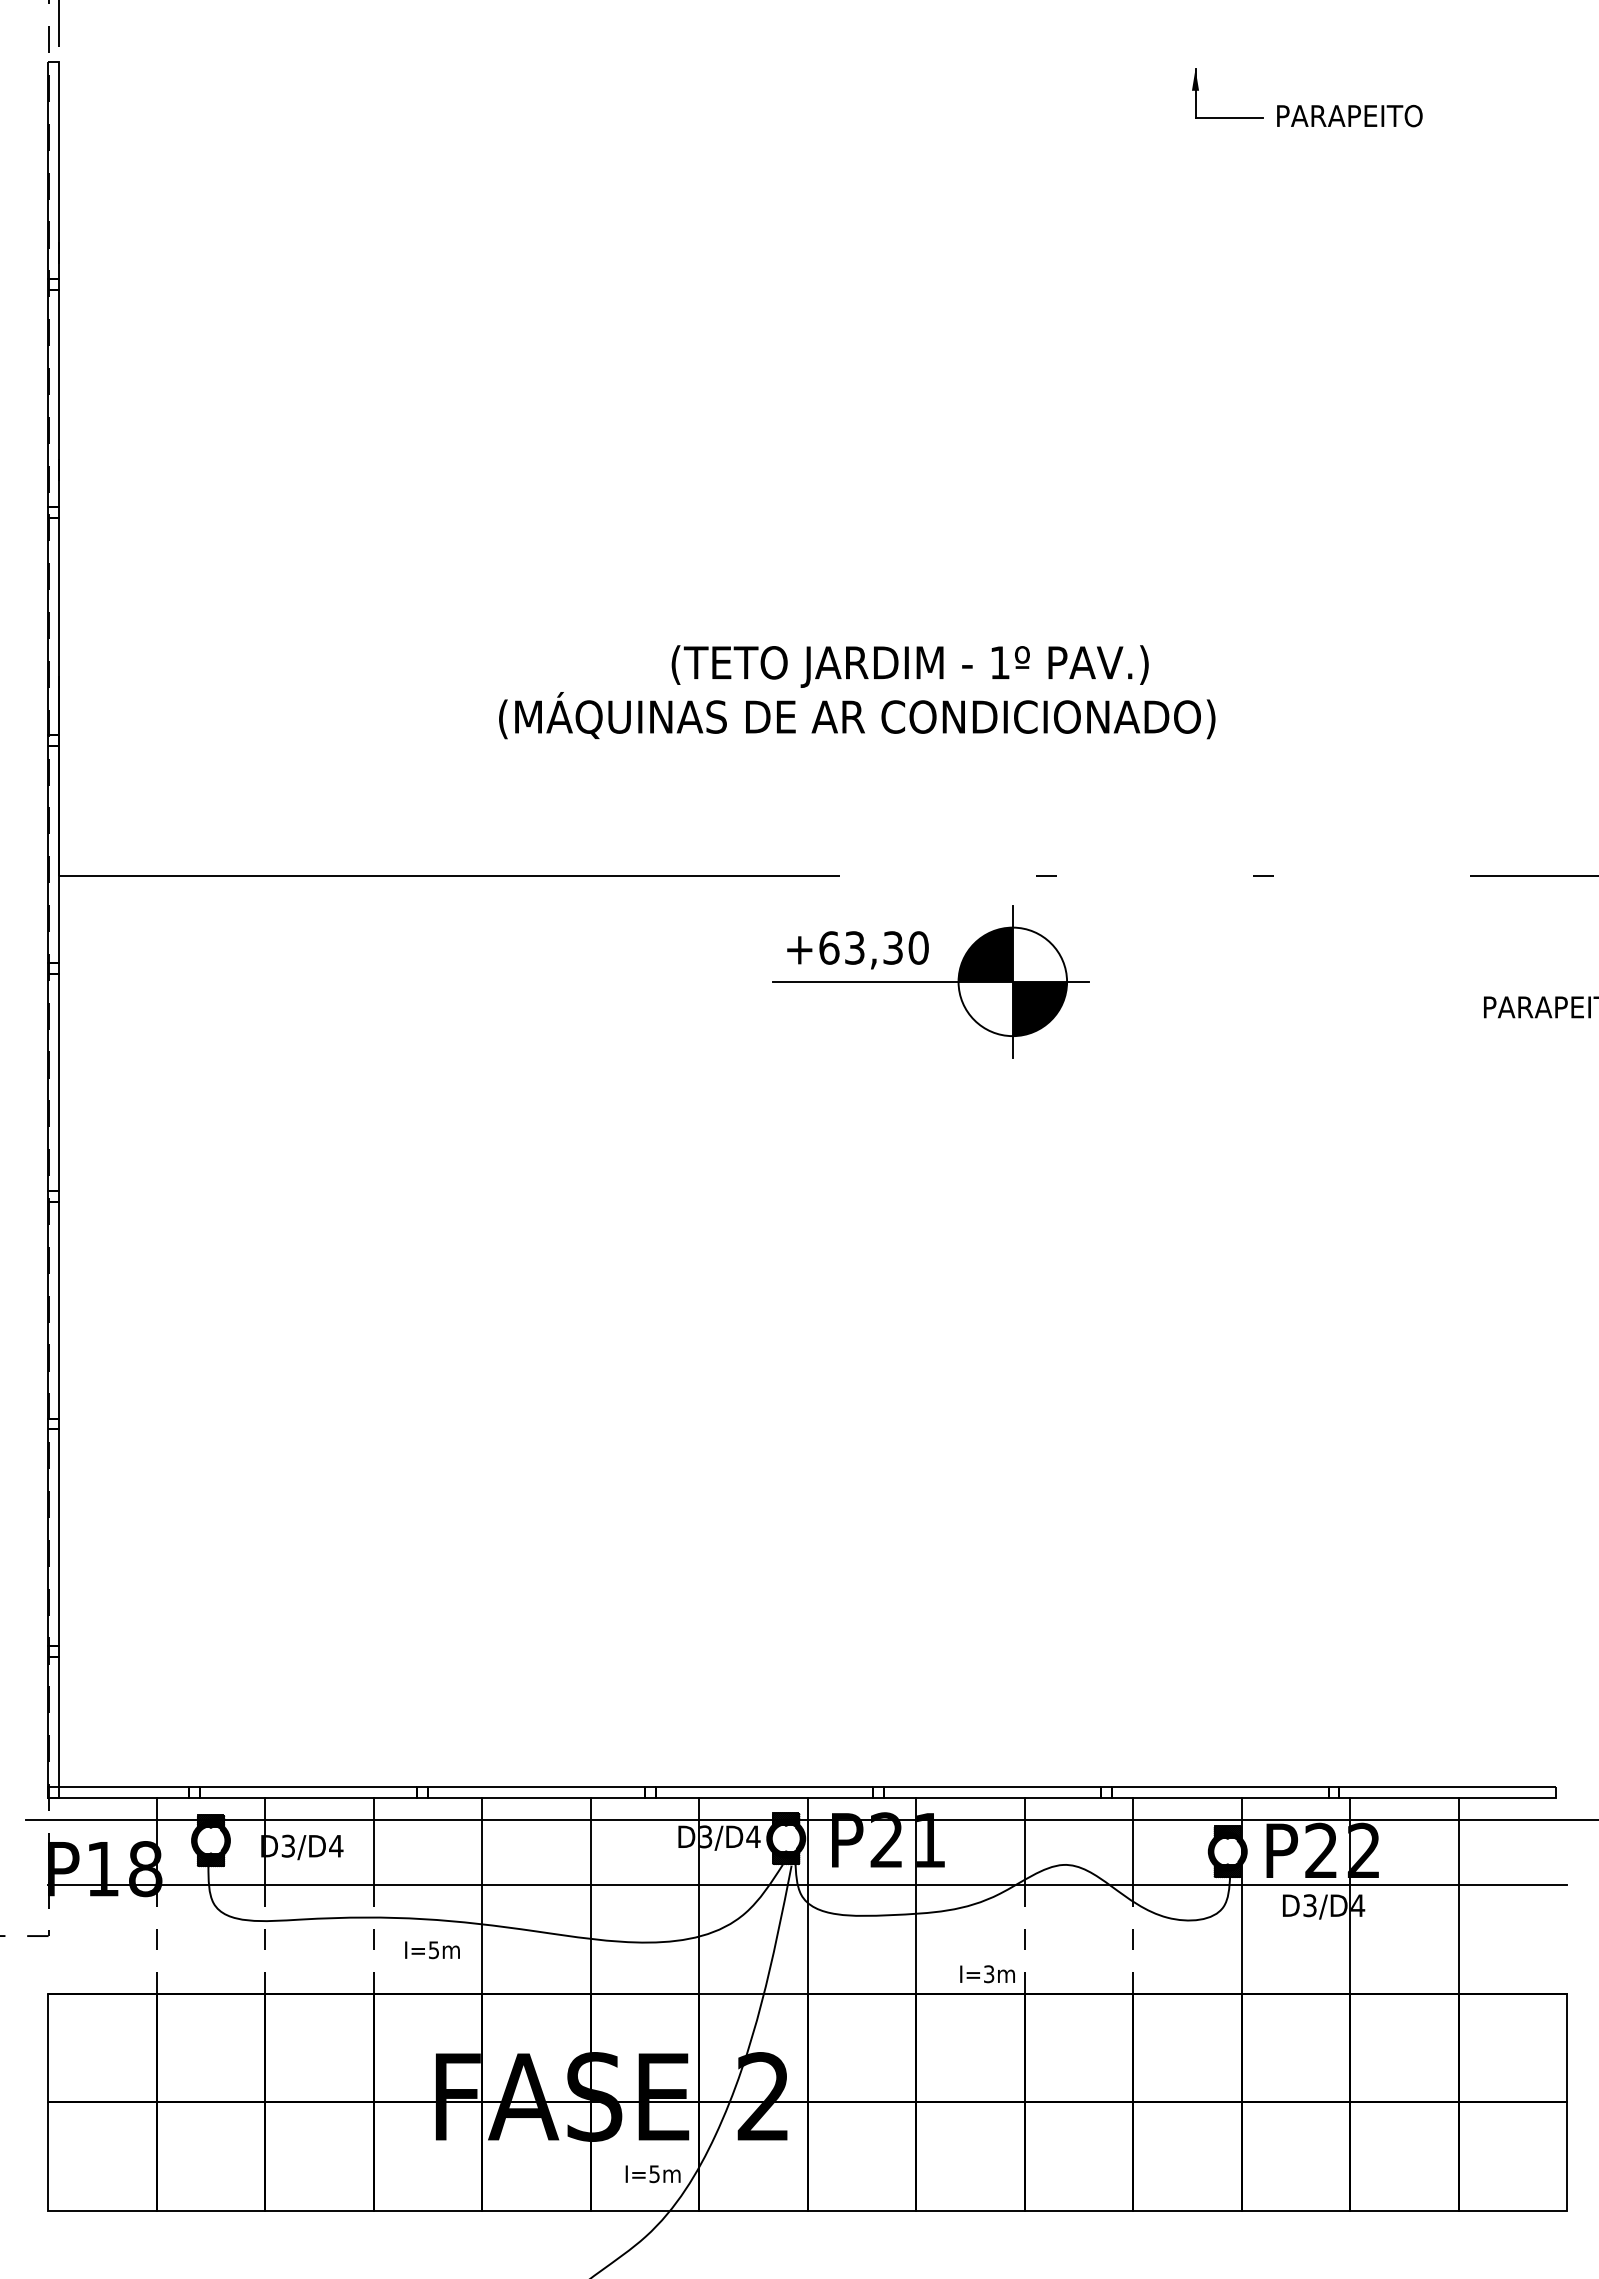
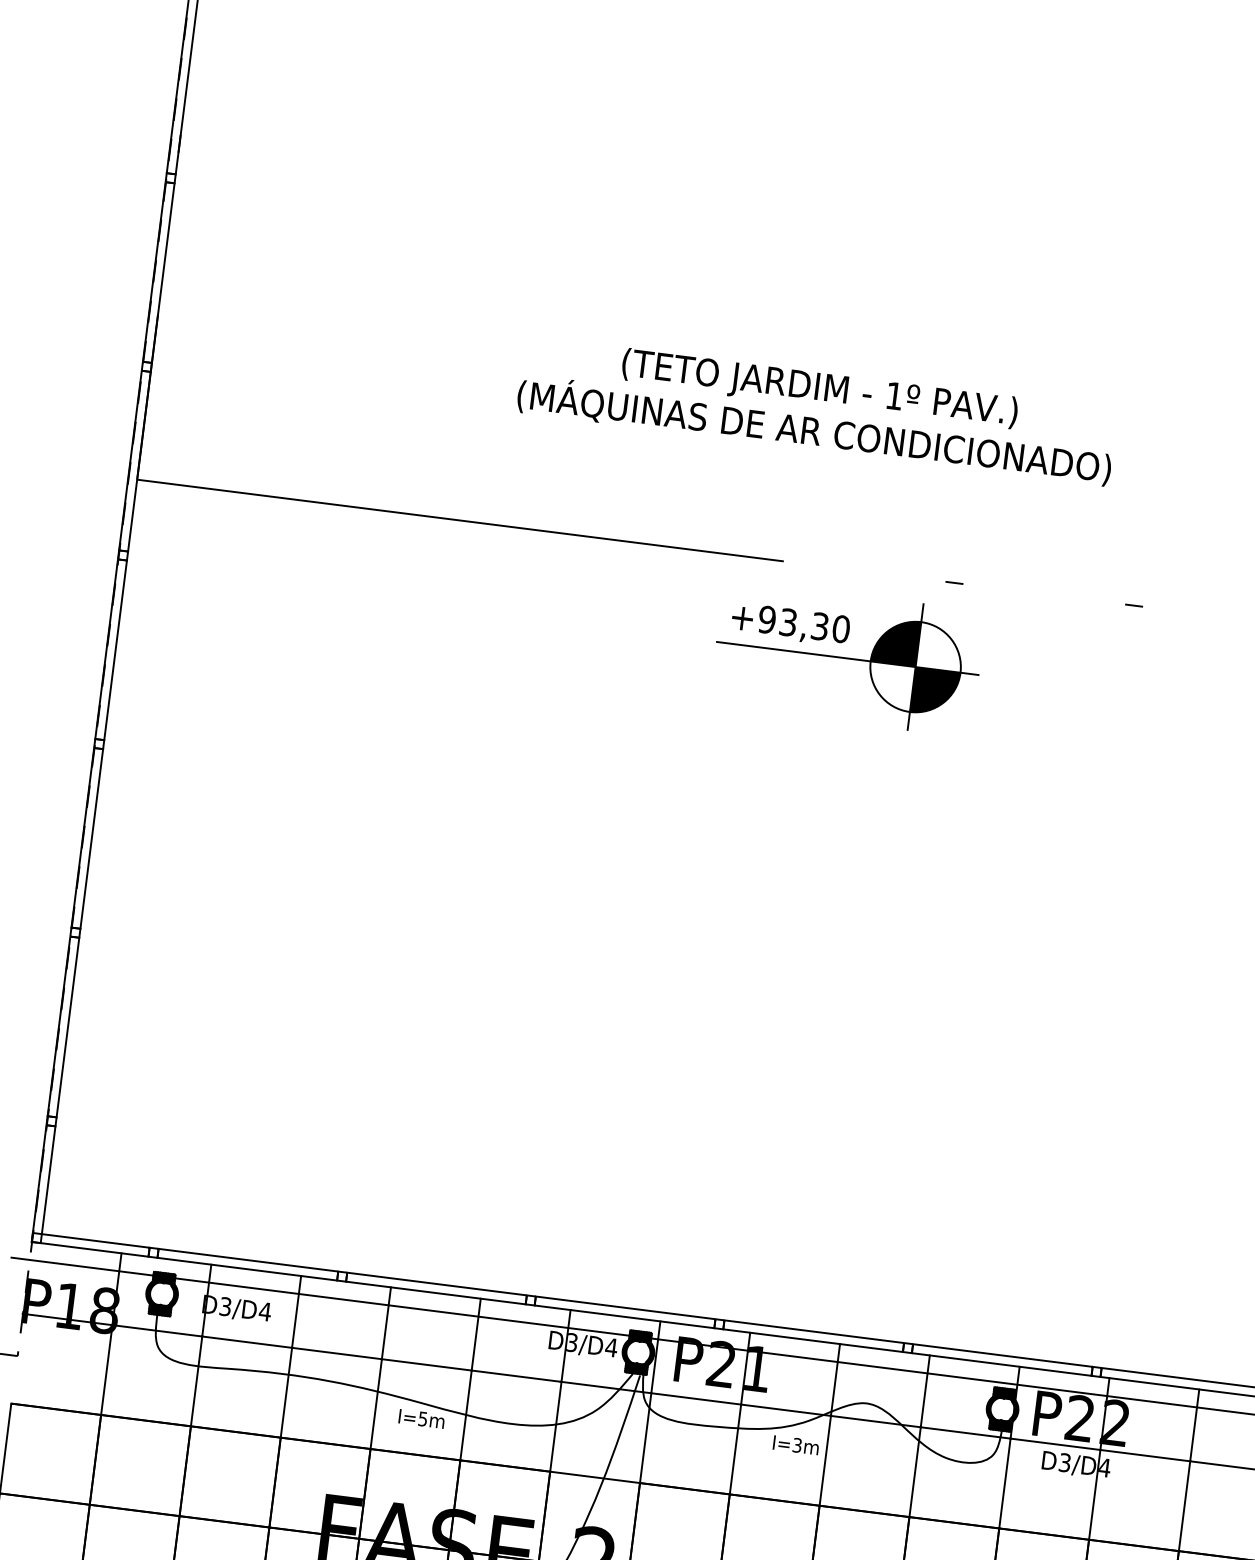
text: (909, 666) -> (819, 389), moved
text: (829, 947) -> (767, 619), +63,30 -> +93,30
line: (156, 1938) -> (106, 1369), dashed -> solid
line: (265, 1938) -> (197, 1380), dashed -> solid
line: (373, 1938) -> (286, 1392), dashed -> solid
line: (1024, 1938) -> (825, 1460), dashed -> solid
line: (1133, 1938) -> (915, 1471), dashed -> solid
text: (432, 1950) -> (421, 1419), moved
text: (987, 1974) -> (795, 1445), moved

